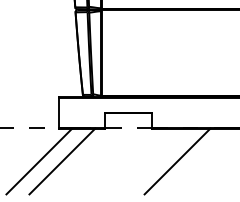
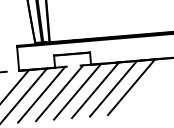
line: (85, 161) -> (41, 94), added
line: (108, 161) -> (59, 93), added
line: (131, 161) -> (77, 91), added
line: (154, 161) -> (95, 90), added
line: (200, 161) -> (131, 87), added

